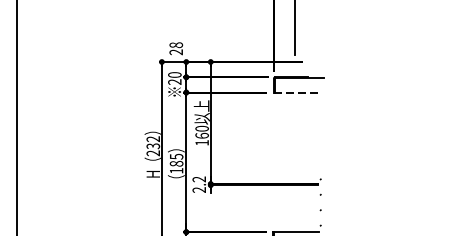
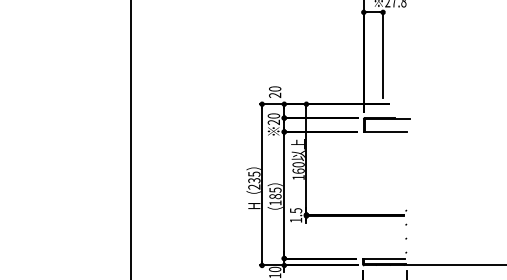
text: (175, 44) -> (274, 88), 28 -> 20
line: (297, 92) -> (385, 131), dashed -> solid
text: (153, 138) -> (254, 173), 232 -> 235
text: (198, 184) -> (295, 215), 2.2 -> 1.5

